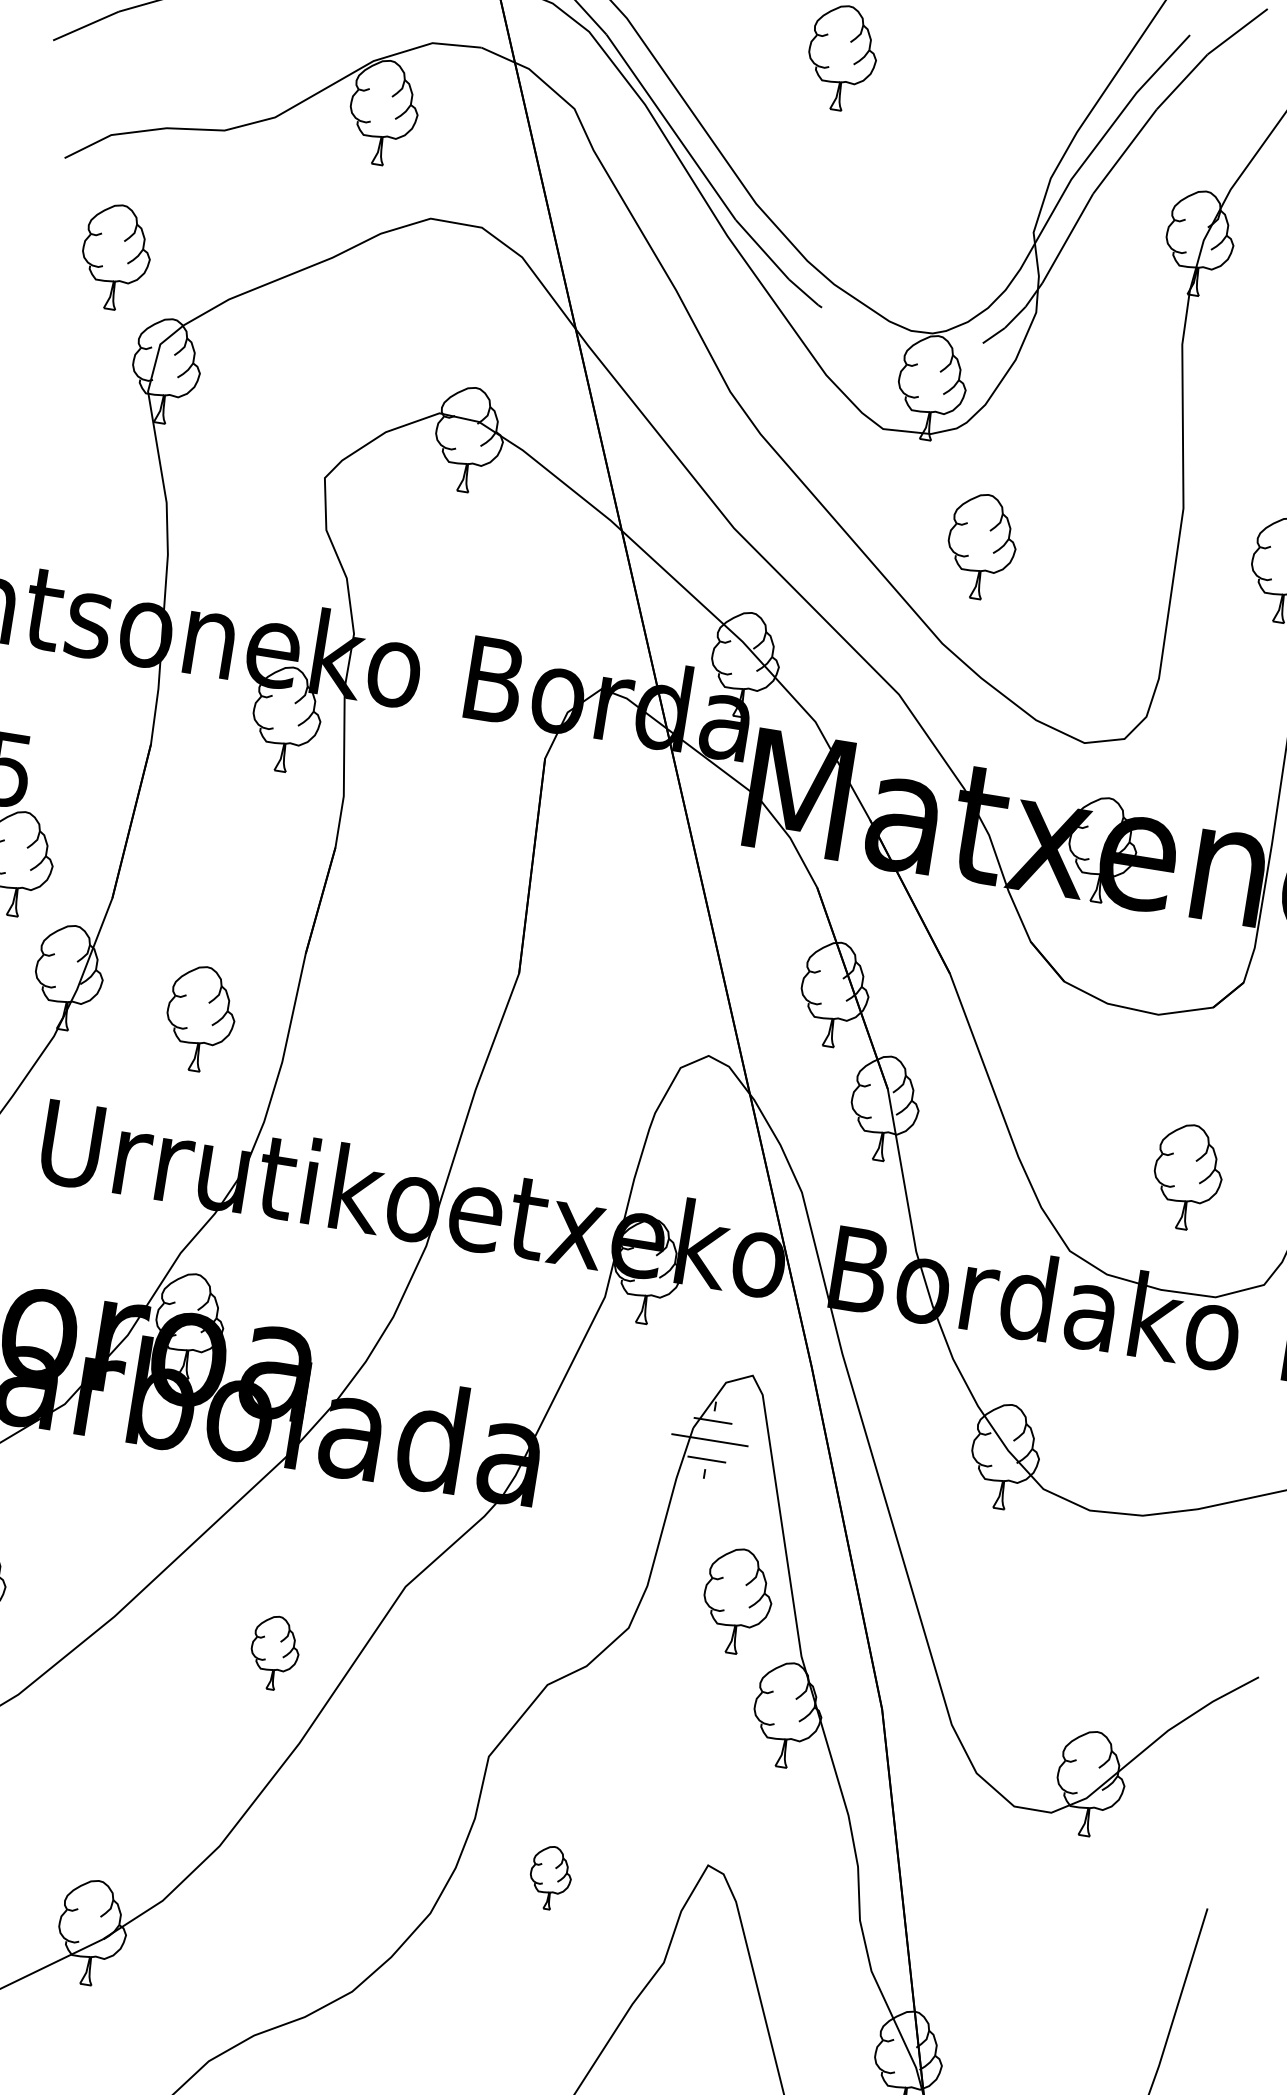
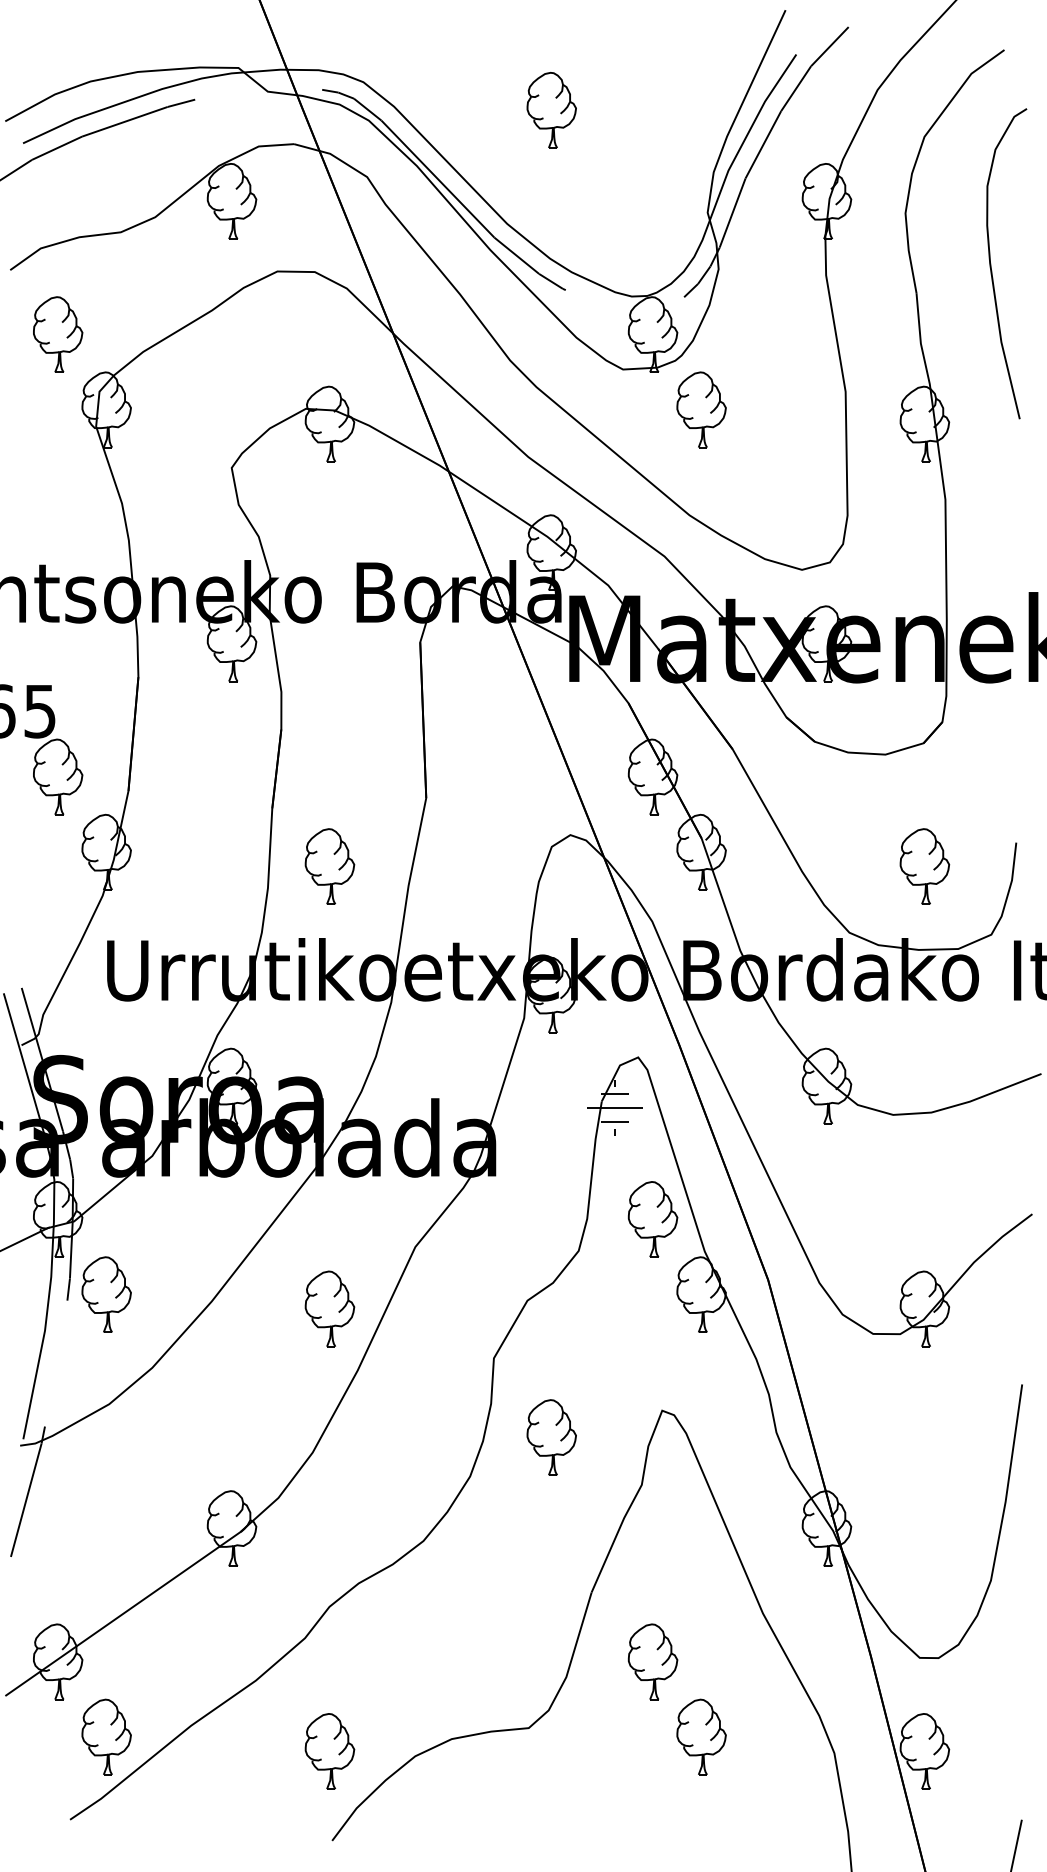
part: (981, 546) -> (701, 409), moved
part: (200, 1018) -> (329, 866), moved
part: (274, 1652) -> (329, 1308), size x1.43
part: (550, 1877) -> (551, 1437), size x1.67

